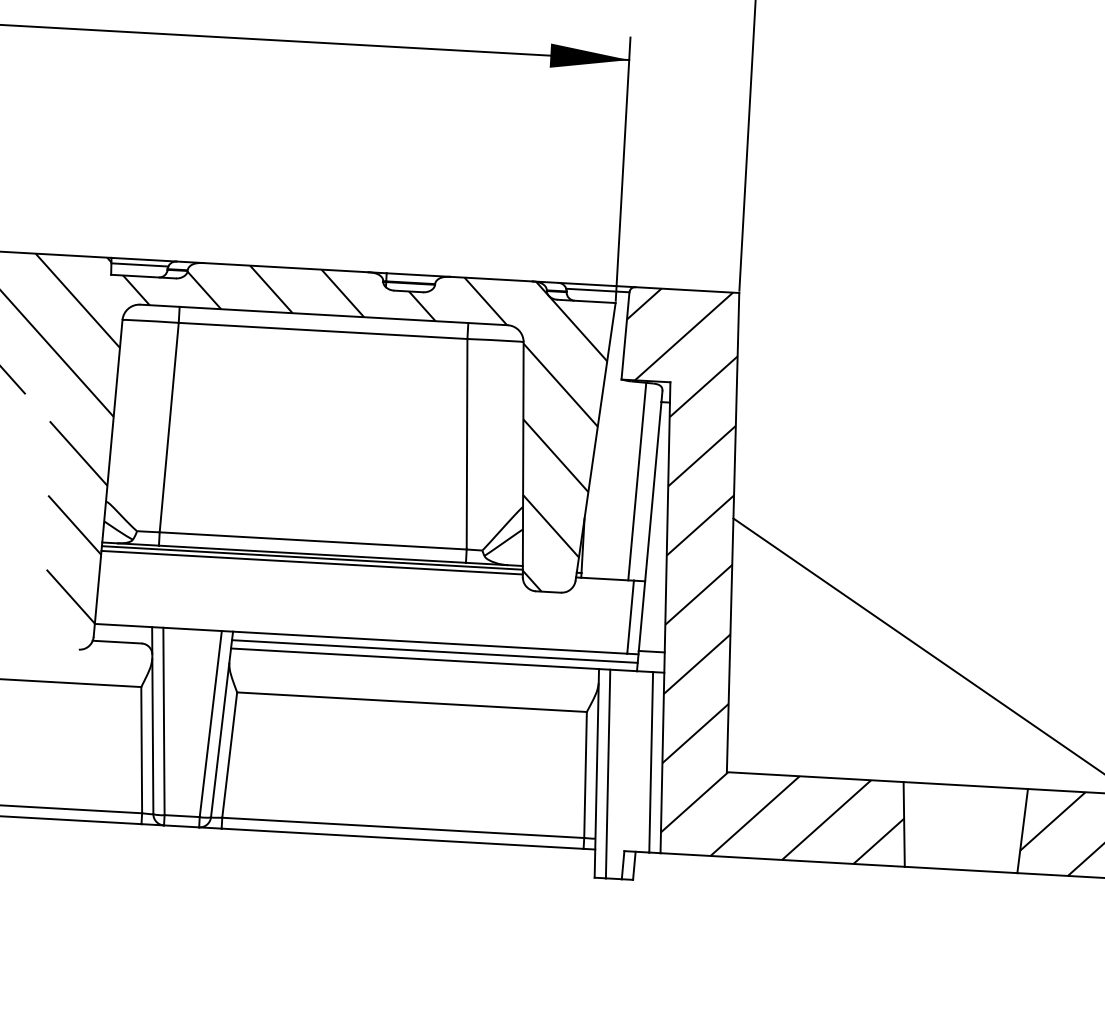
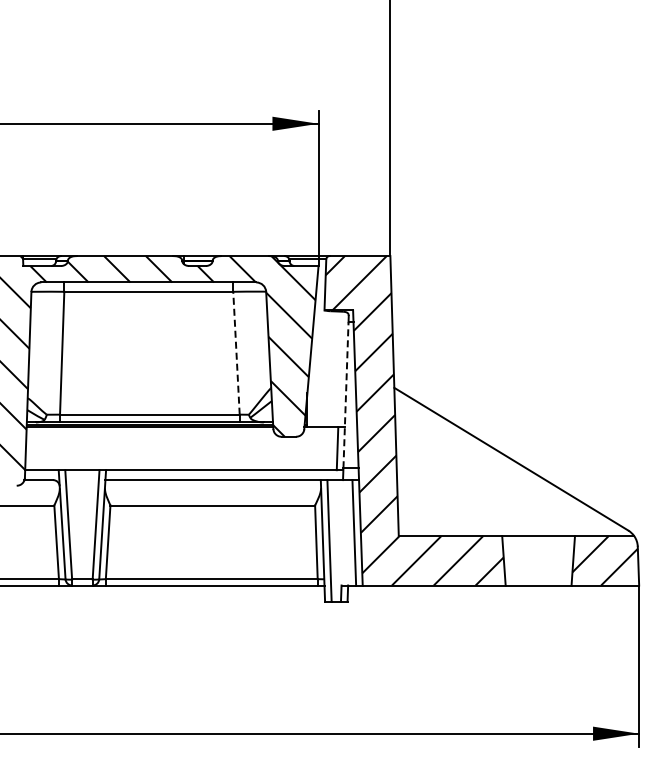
line: (467, 443) -> (236, 352), solid -> dashed
line: (638, 481) -> (337, 369), removed
line: (651, 525) -> (346, 394), solid -> dashed
line: (434, 652) -> (224, 475), removed

